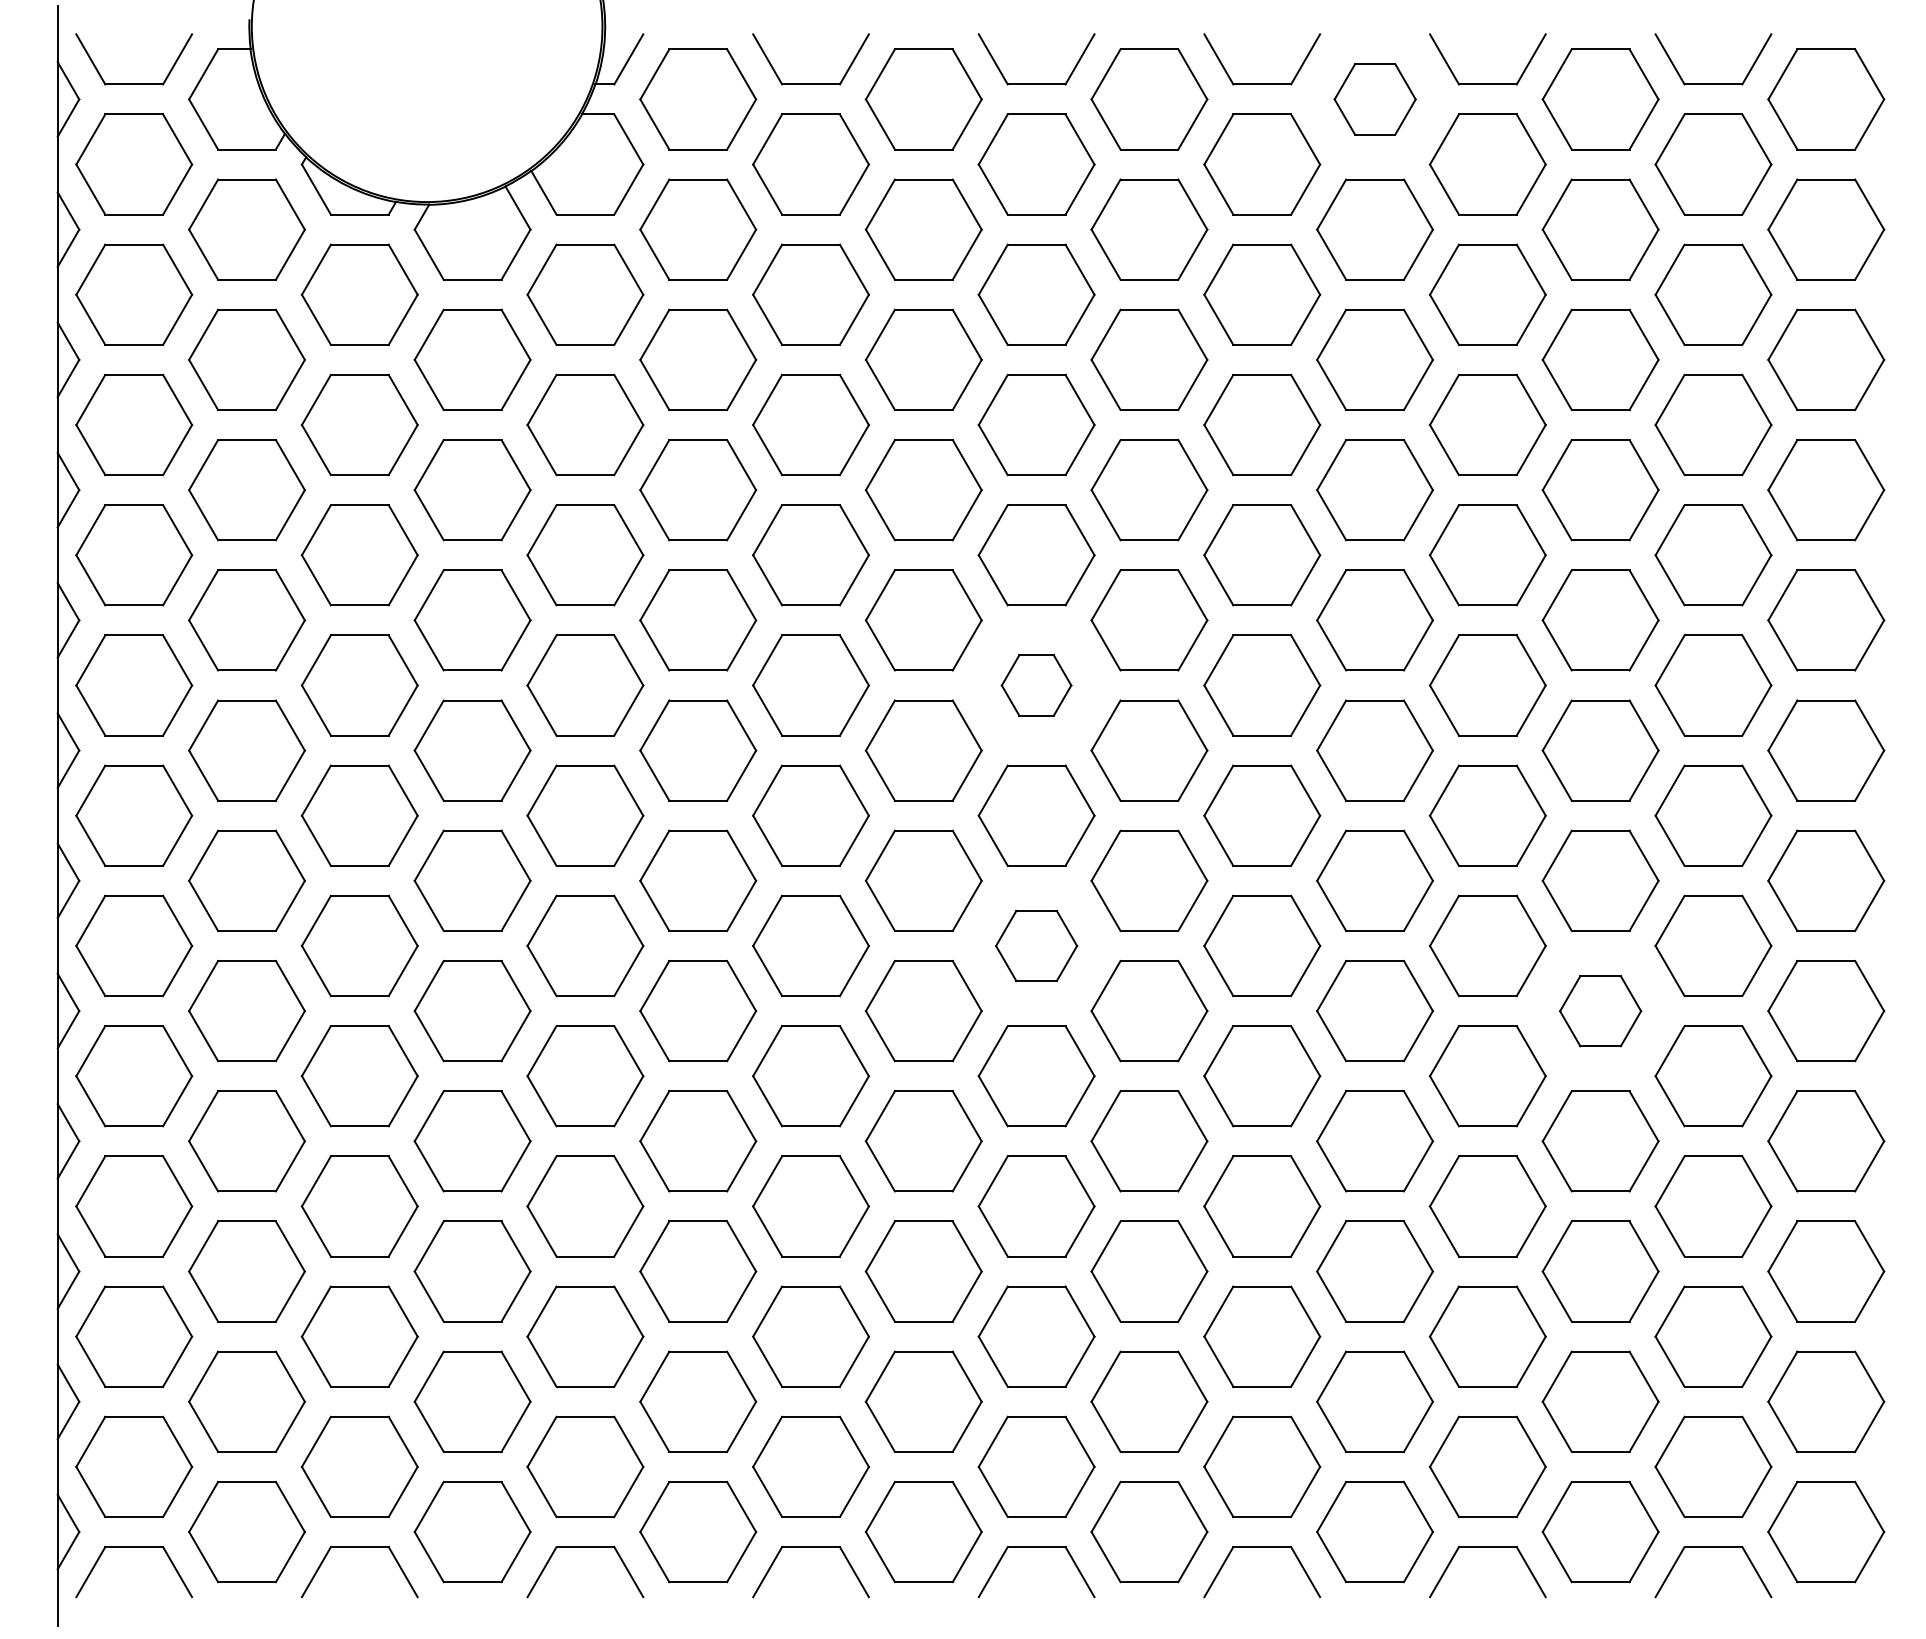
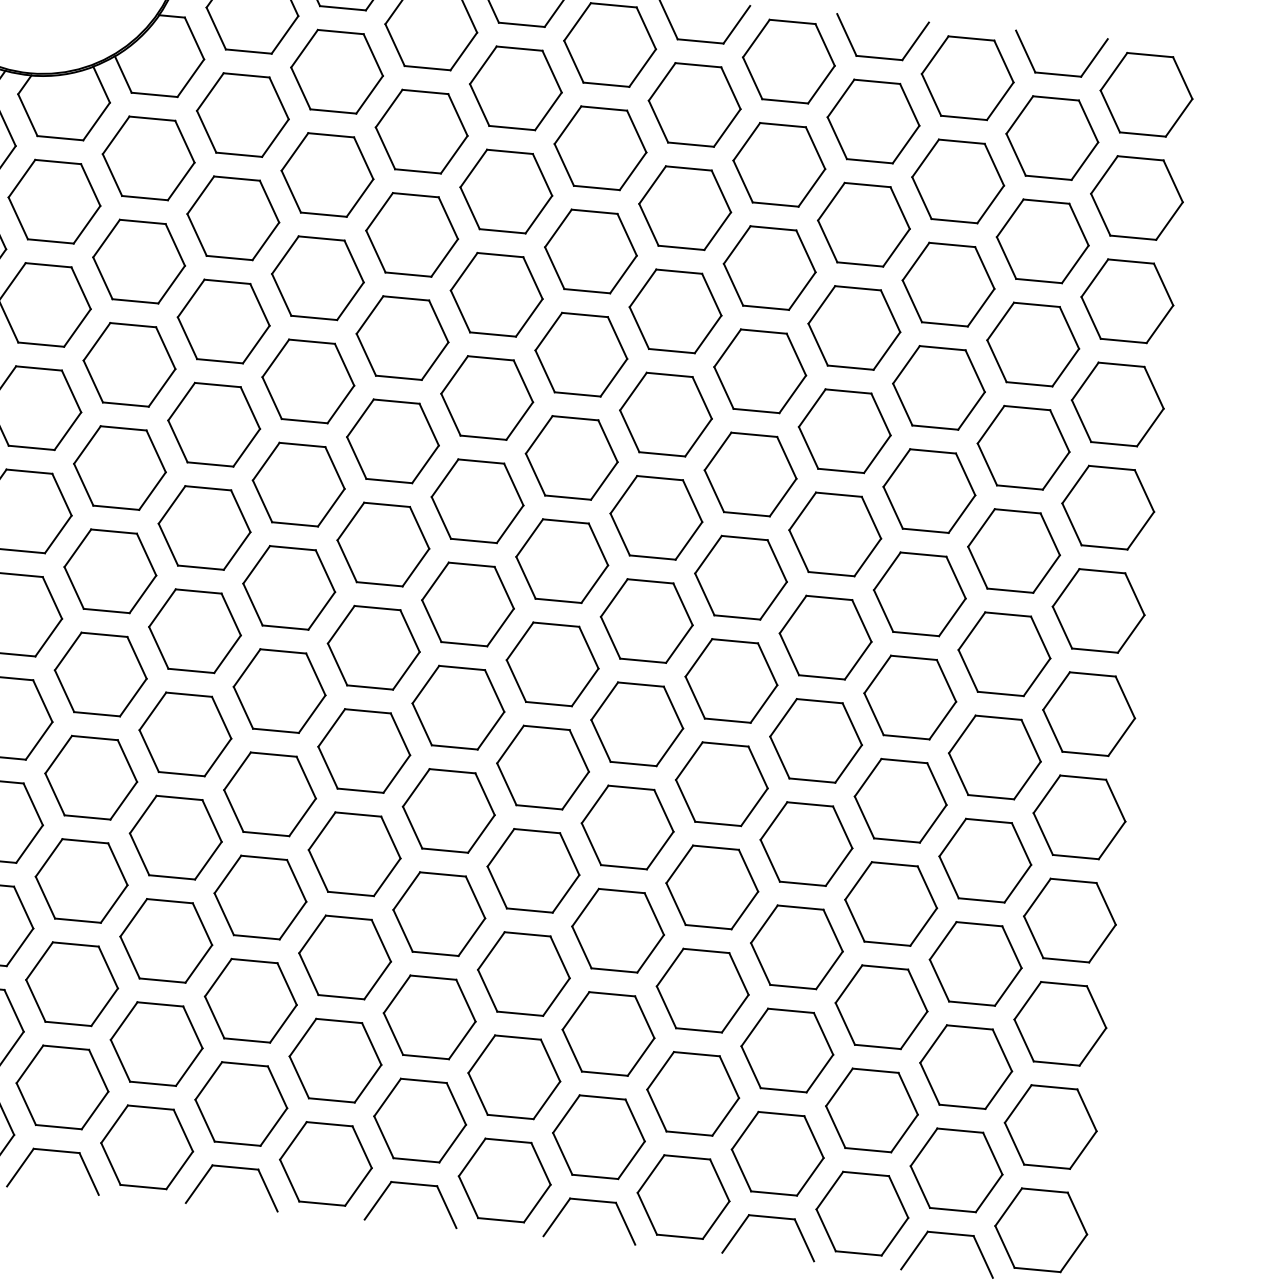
part: (1375, 99) -> (789, 61), size x1.43
part: (1036, 685) -> (477, 501), size x1.67
part: (1036, 945) -> (458, 707), size x1.43
part: (1600, 1011) -> (900, 801), size x1.43

